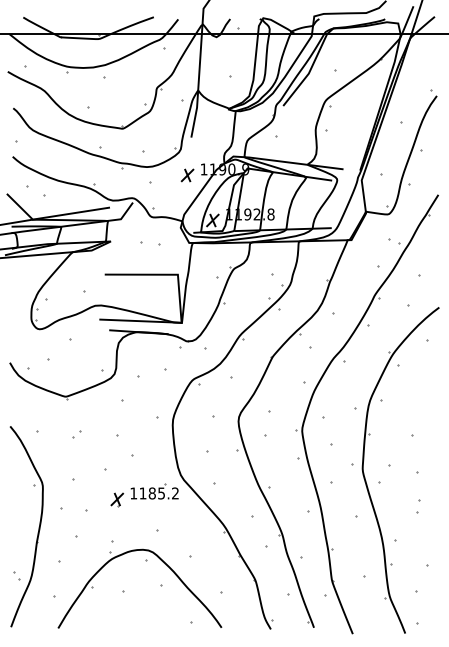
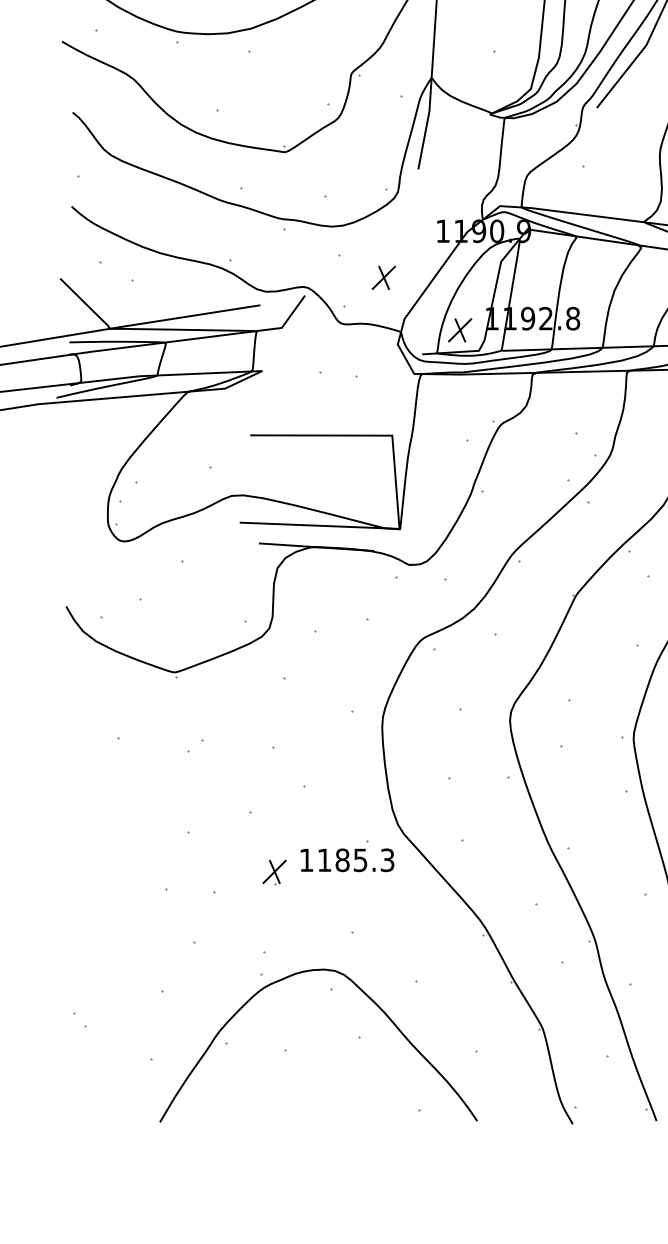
part: (187, 175) -> (383, 277), moved
text: (175, 493) -> (387, 860), 1185.2 -> 1185.3
part: (38, 527) -> (121, 926), removed

